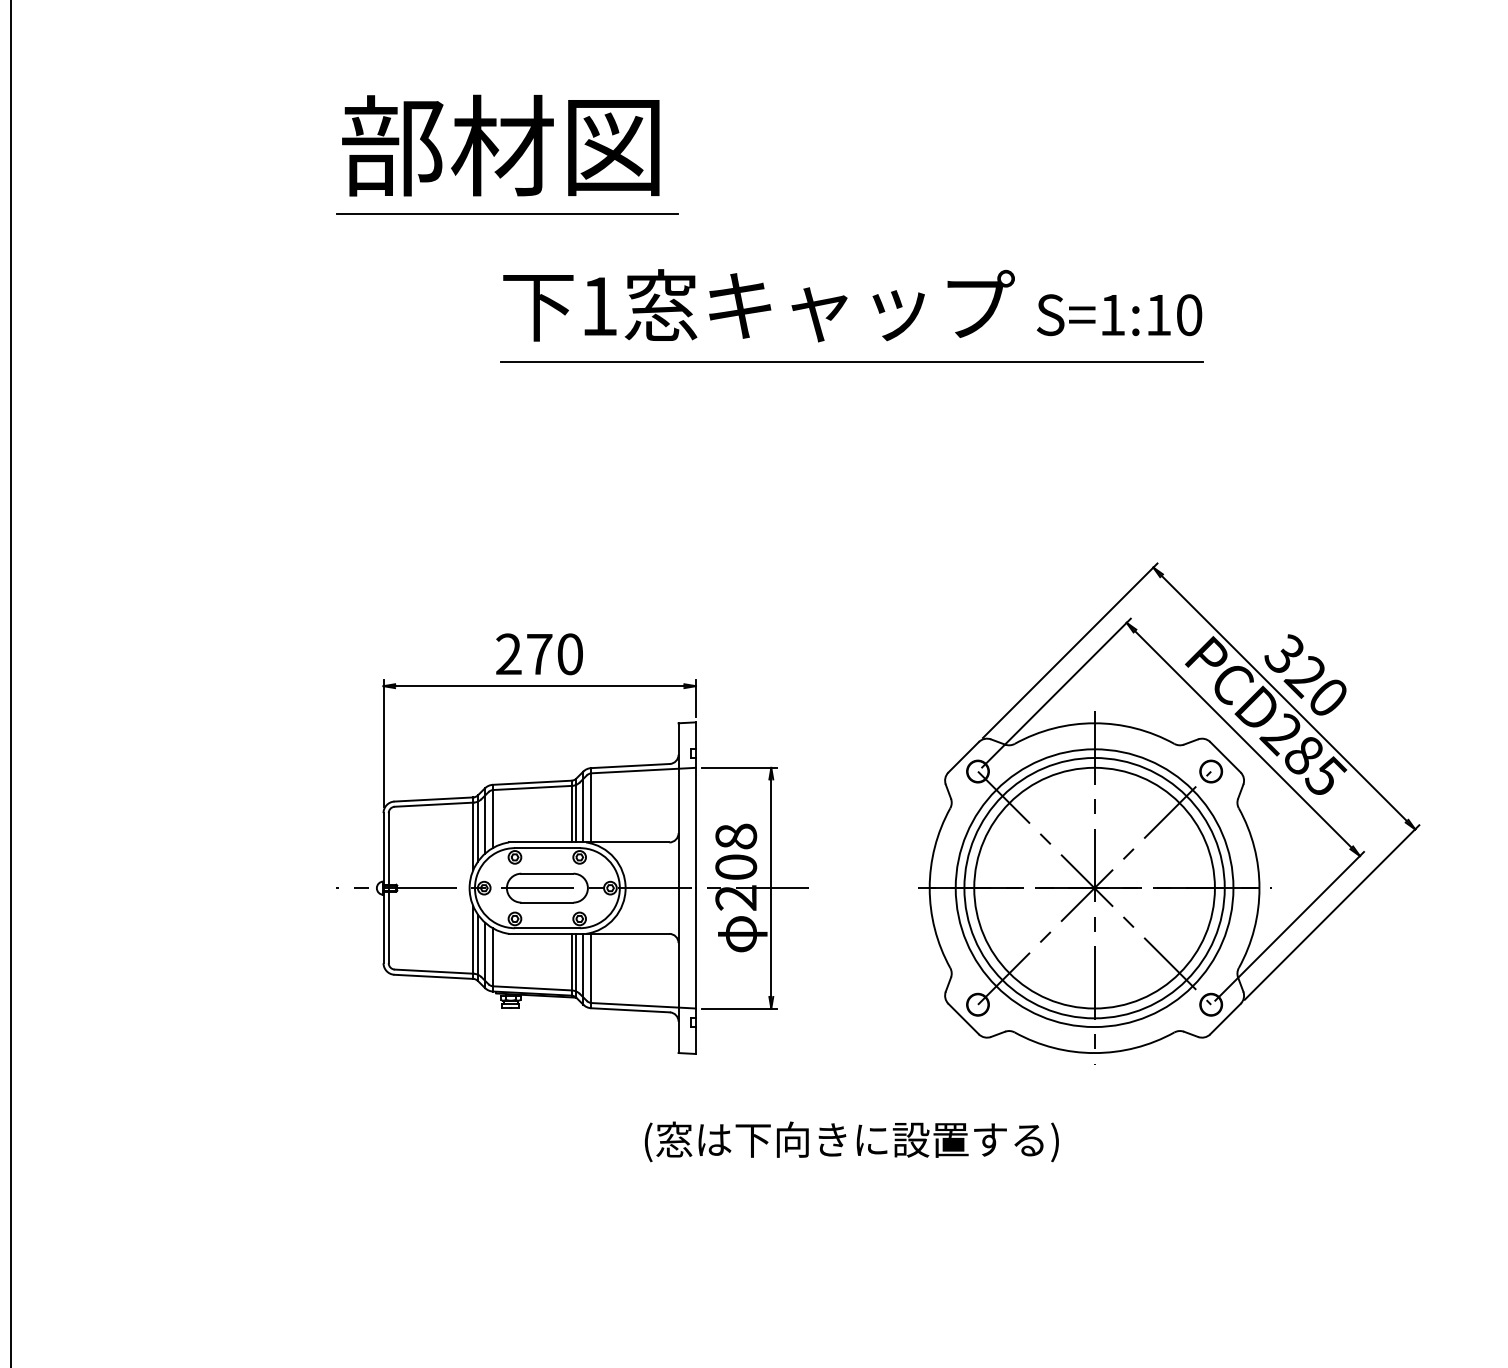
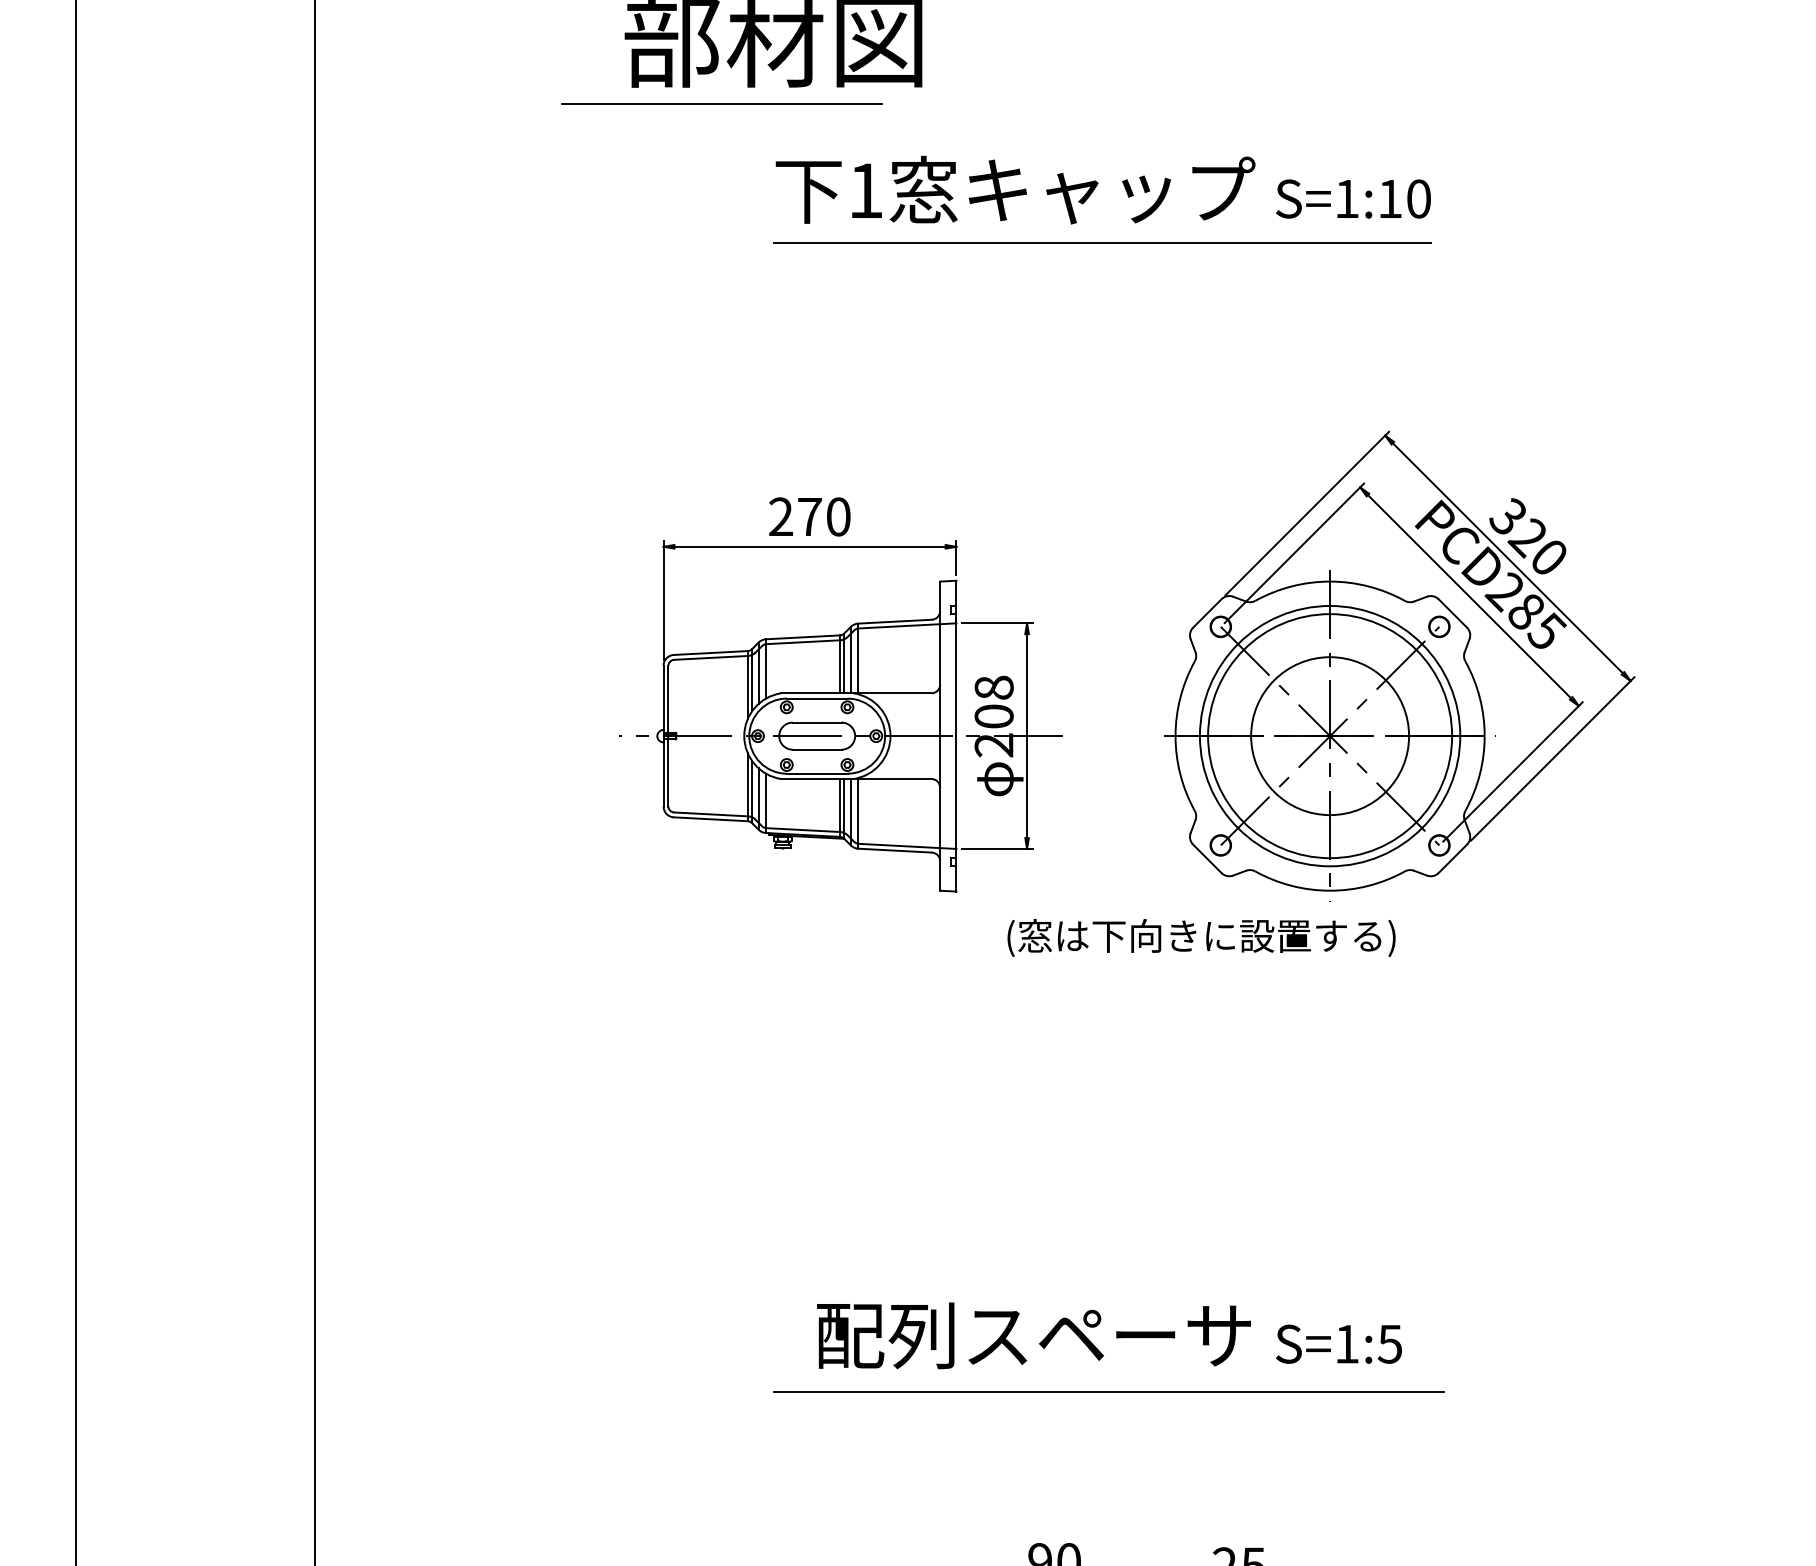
line: (507, 213) -> (721, 103), moved
circle: (1093, 887) -> (1329, 735), size x0.7
text: (851, 1141) -> (1201, 937), moved

